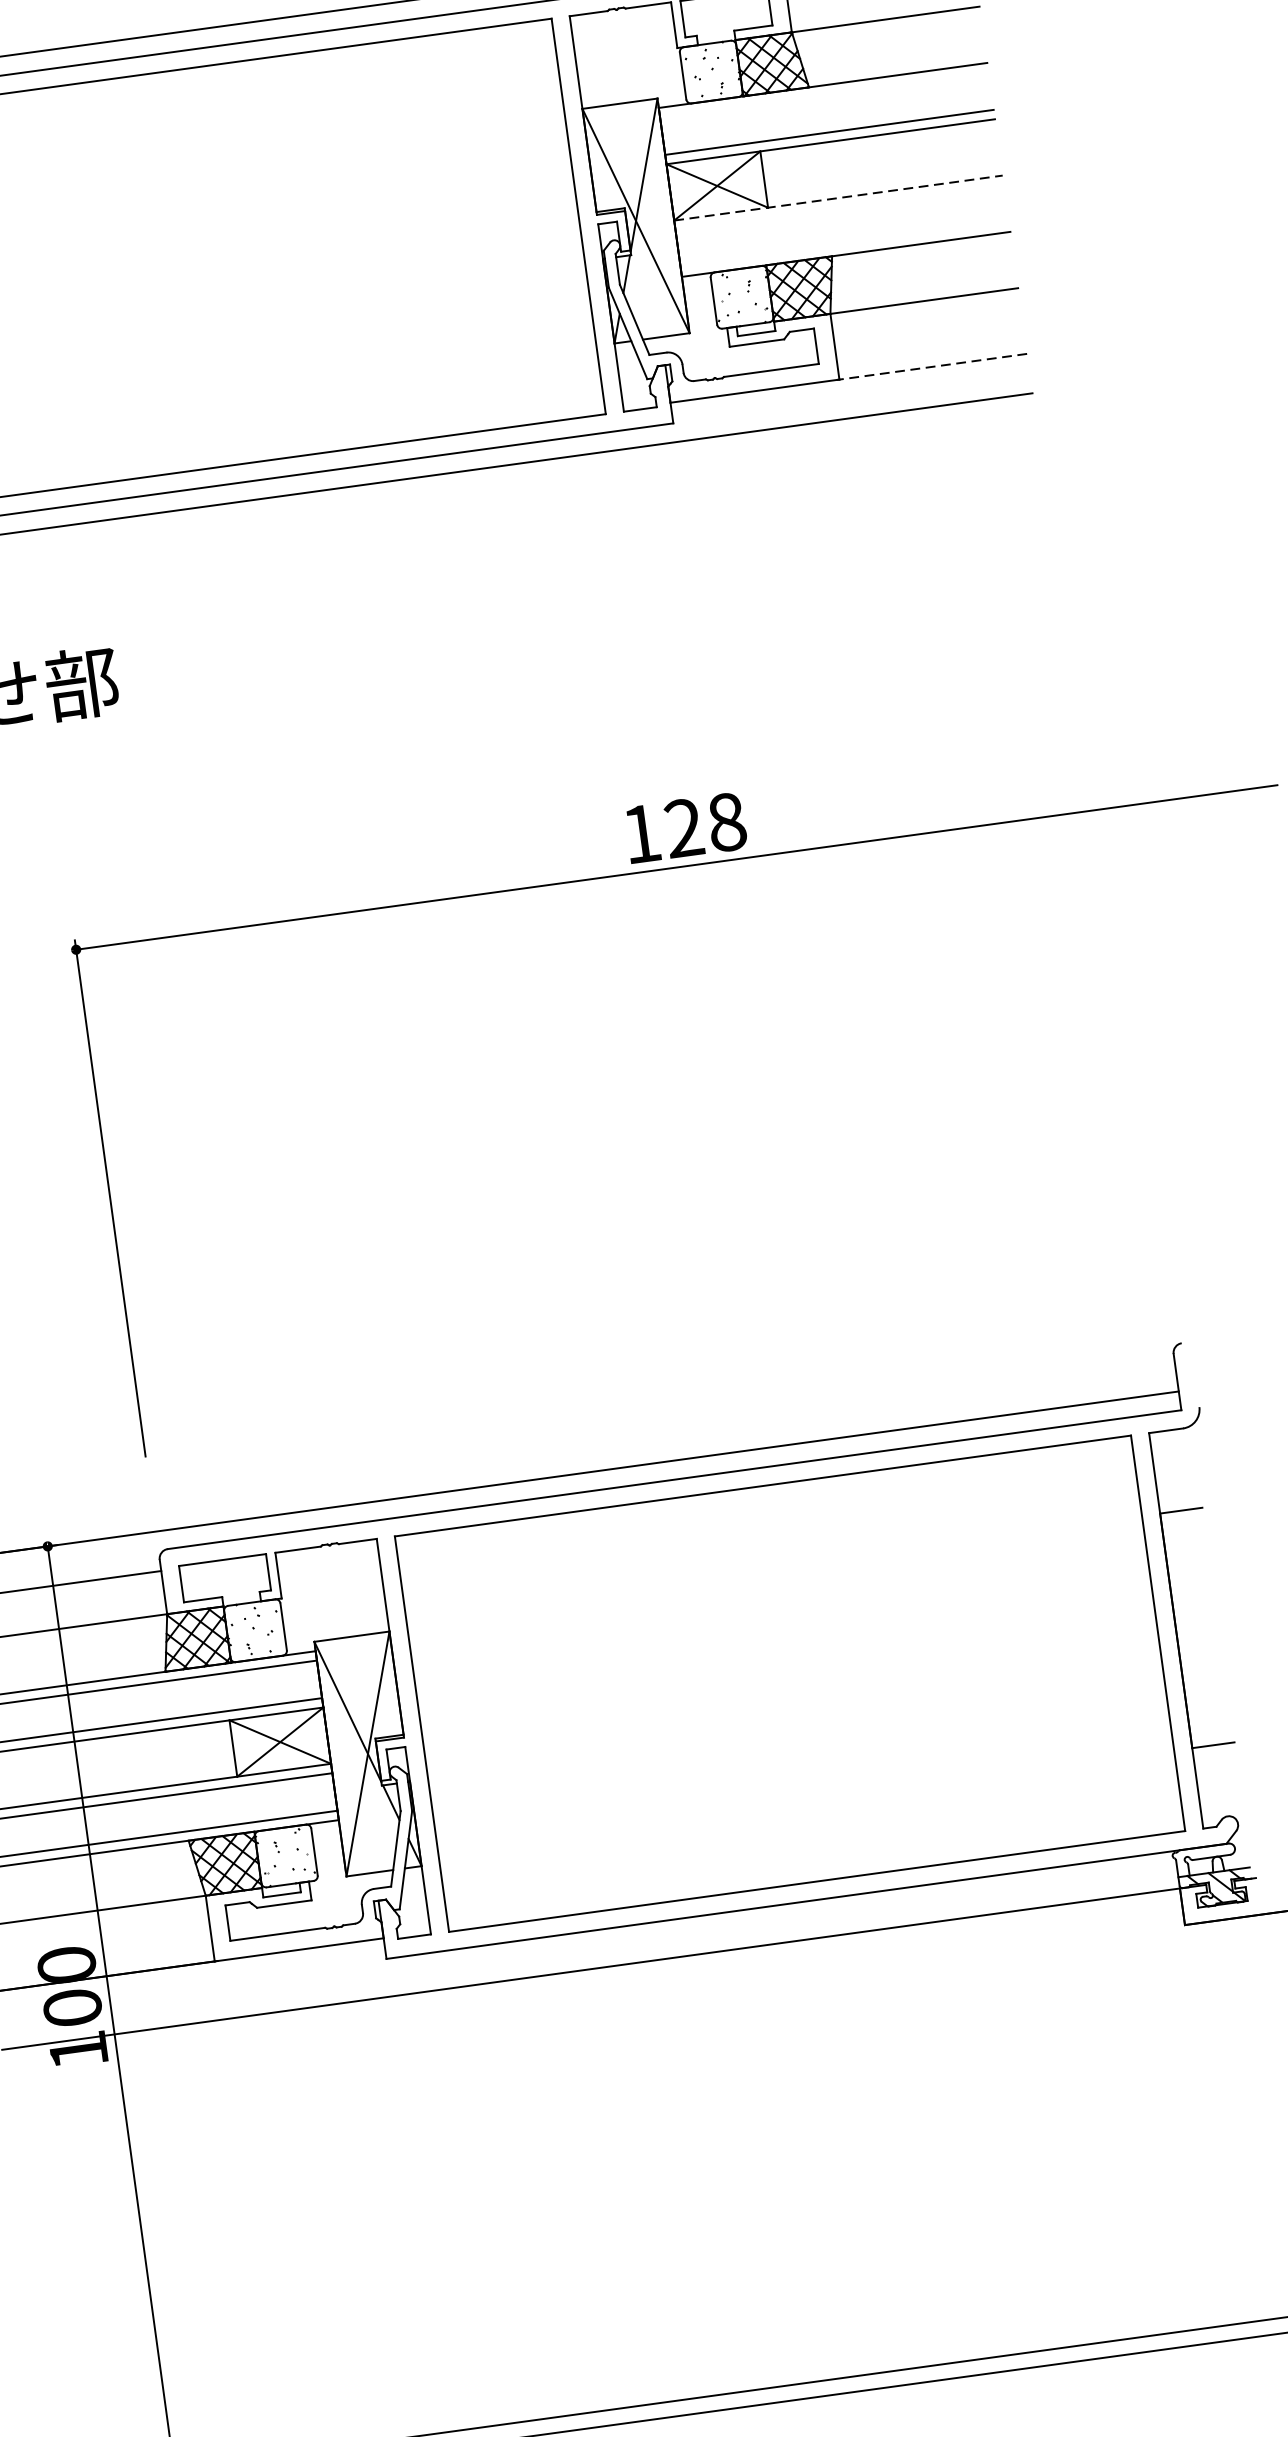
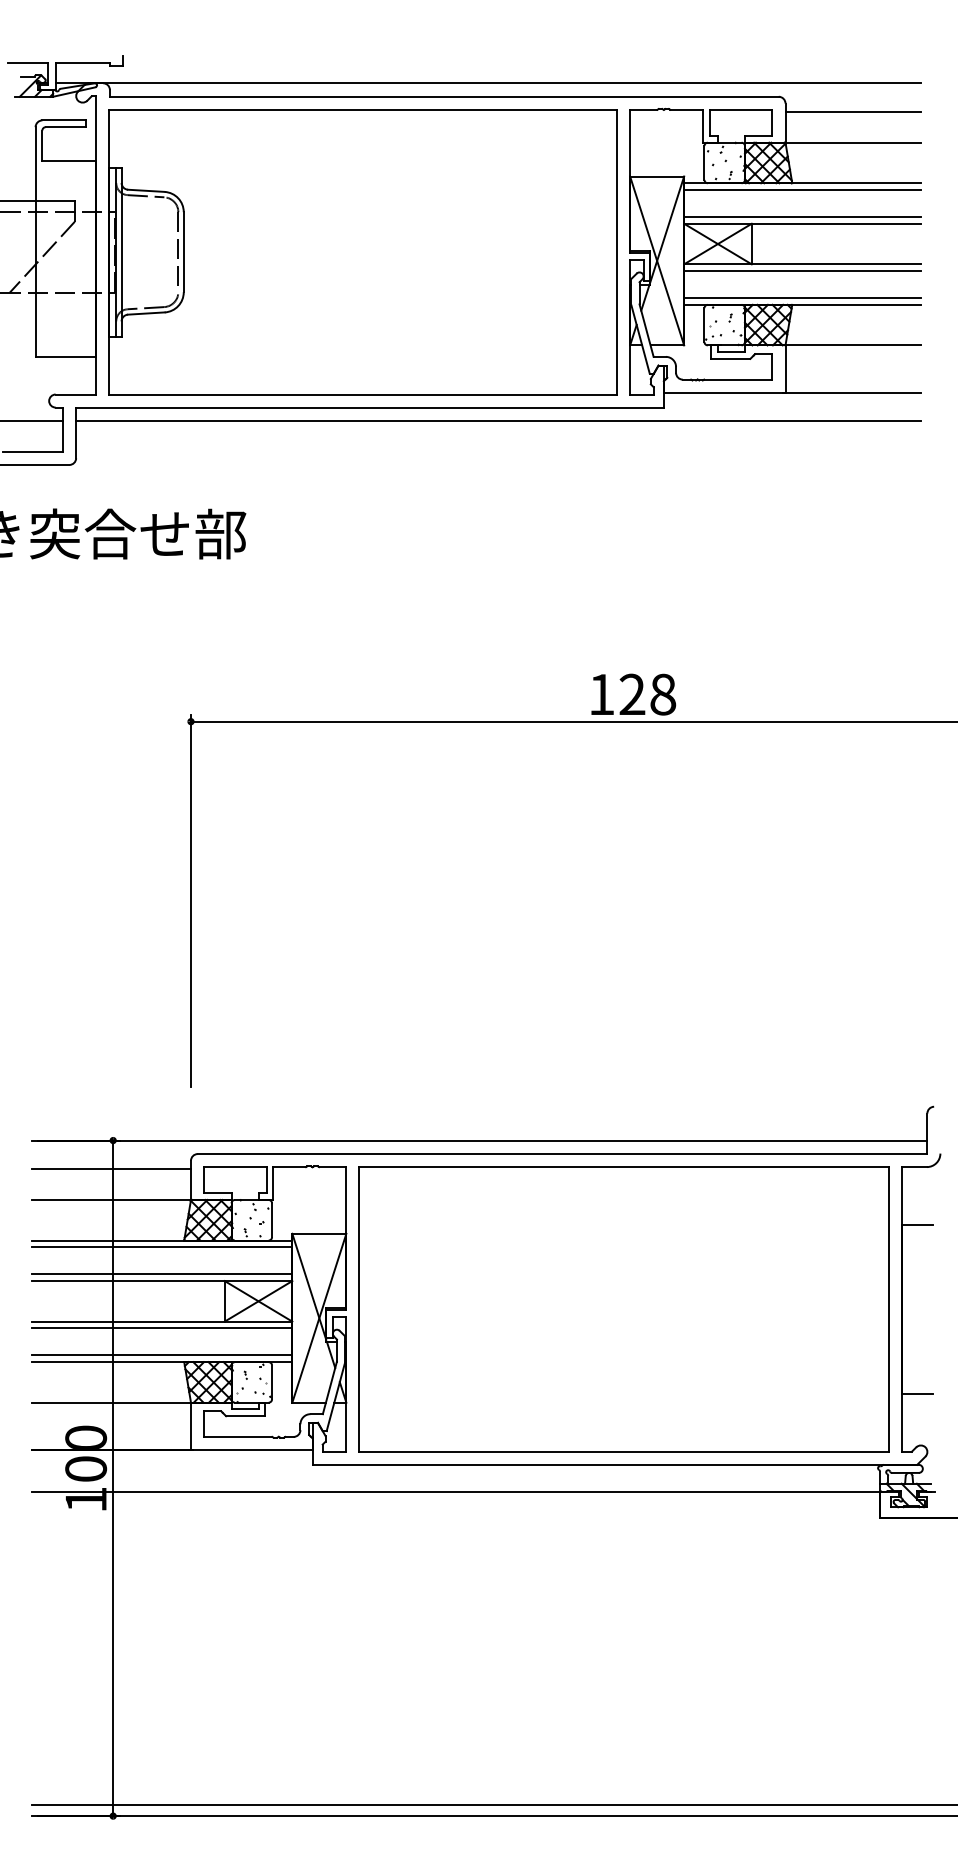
line: (824, 95) -> (802, 190), added
line: (838, 198) -> (802, 264), dashed -> solid
line: (839, 208) -> (802, 271), added
line: (845, 245) -> (802, 298), added
line: (932, 366) -> (852, 392), dashed -> solid

